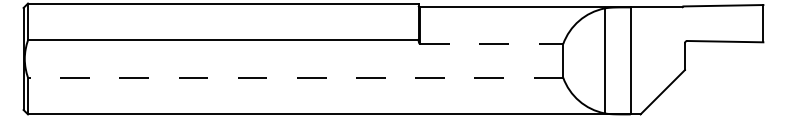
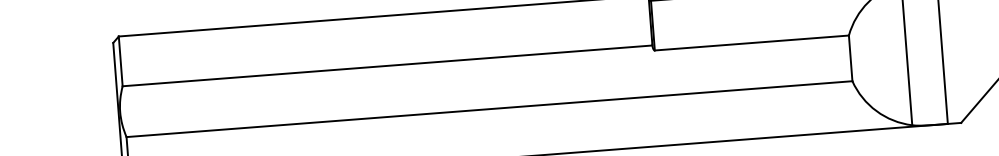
line: (491, 44) -> (751, 43), dashed -> solid
line: (295, 77) -> (489, 108), dashed -> solid

